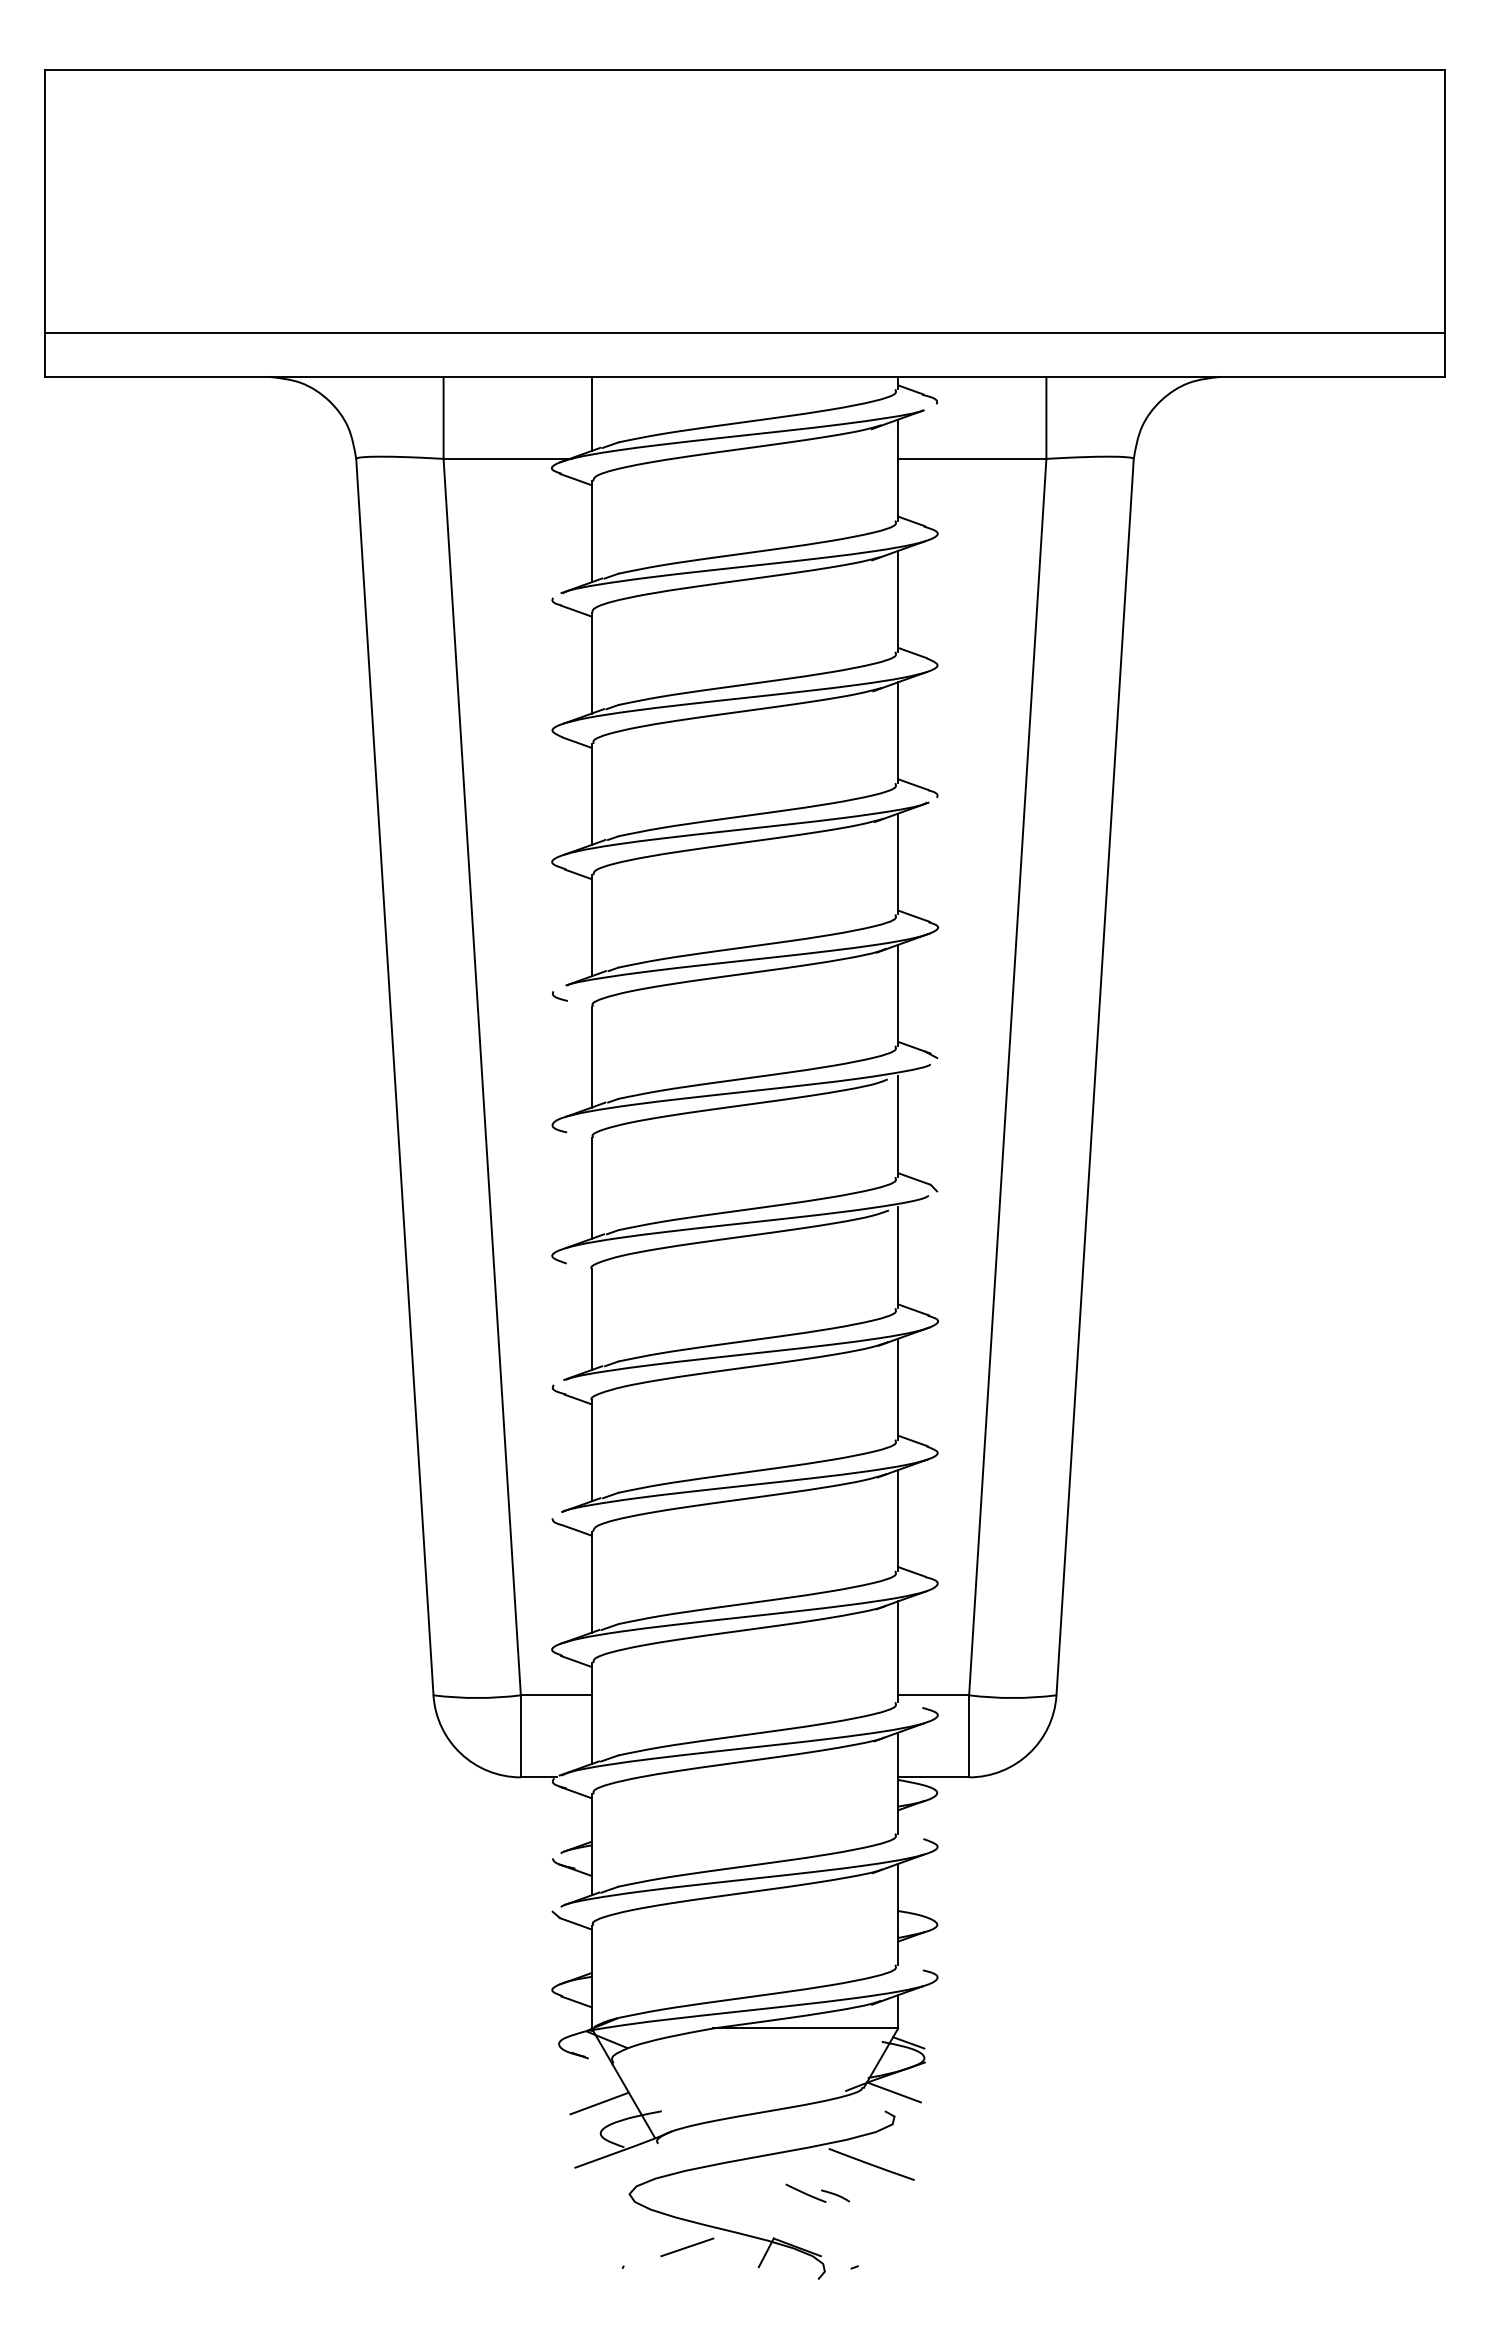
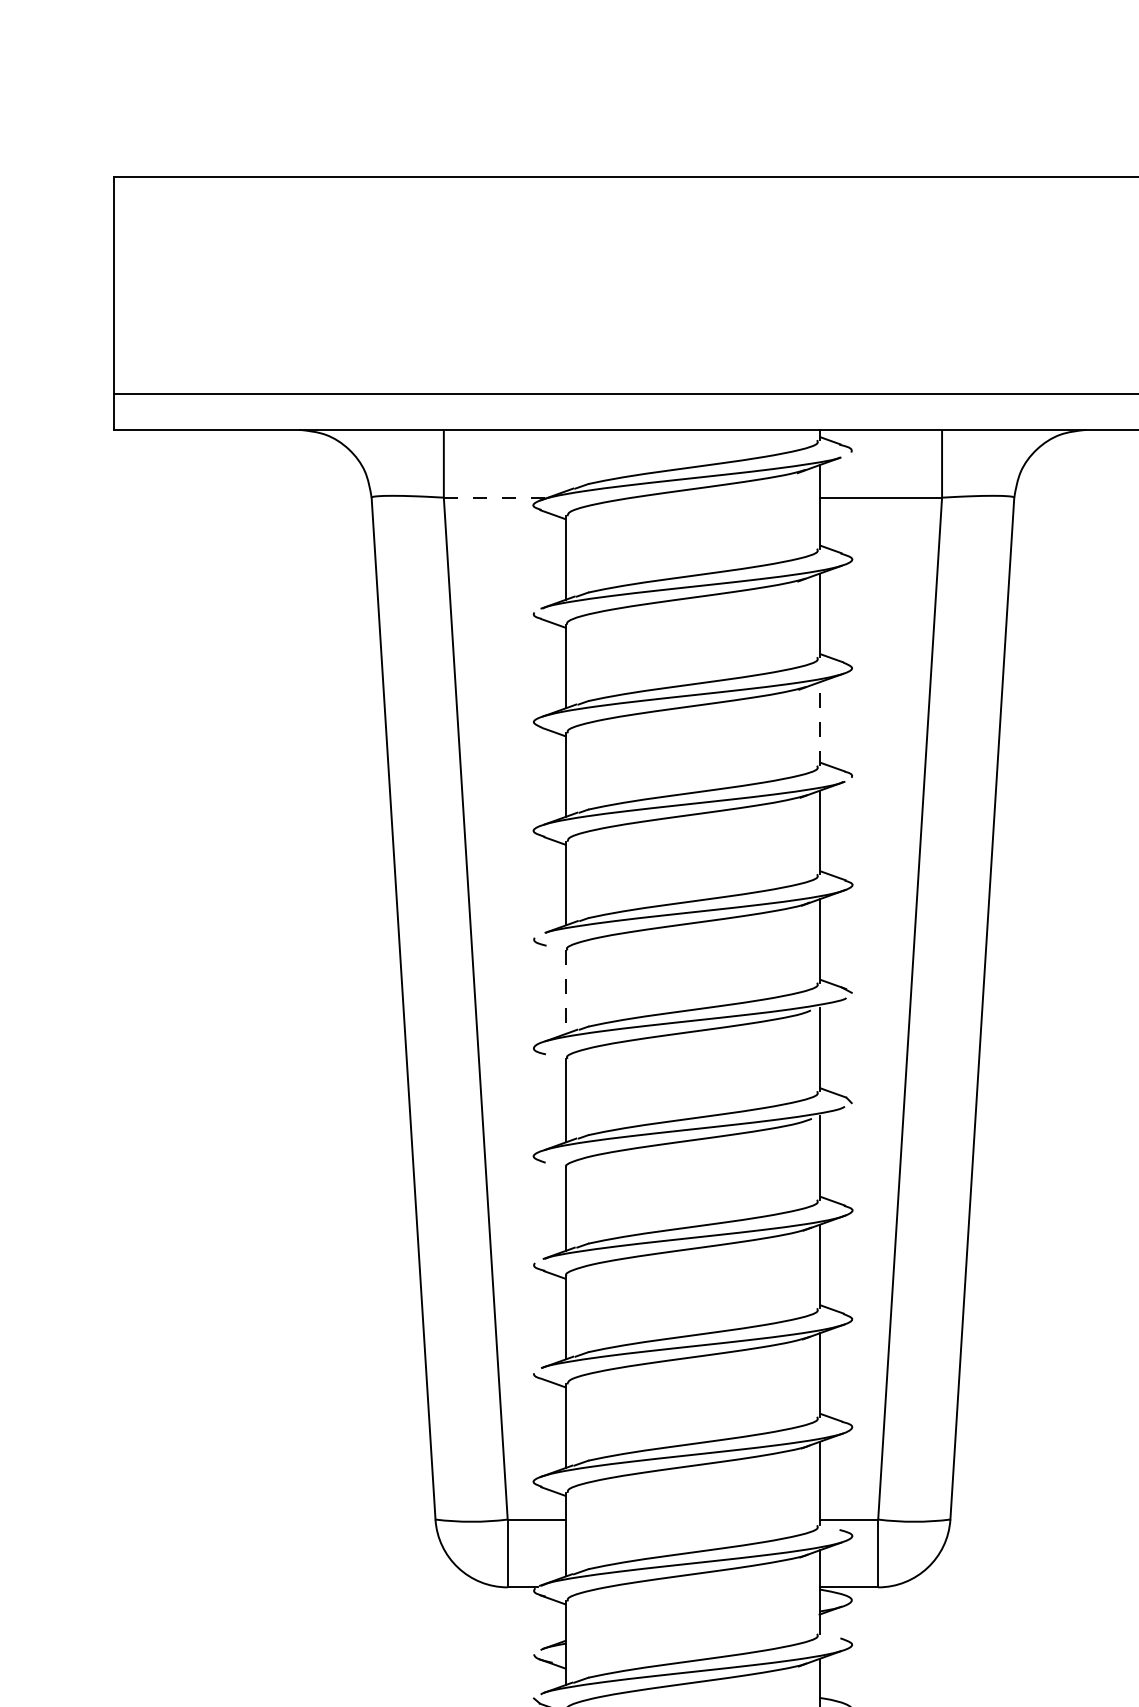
line: (591, 413) -> (566, 460), removed
line: (508, 458) -> (497, 497), solid -> dashed
line: (898, 732) -> (819, 723), solid -> dashed
line: (591, 1057) -> (566, 992), solid -> dashed

